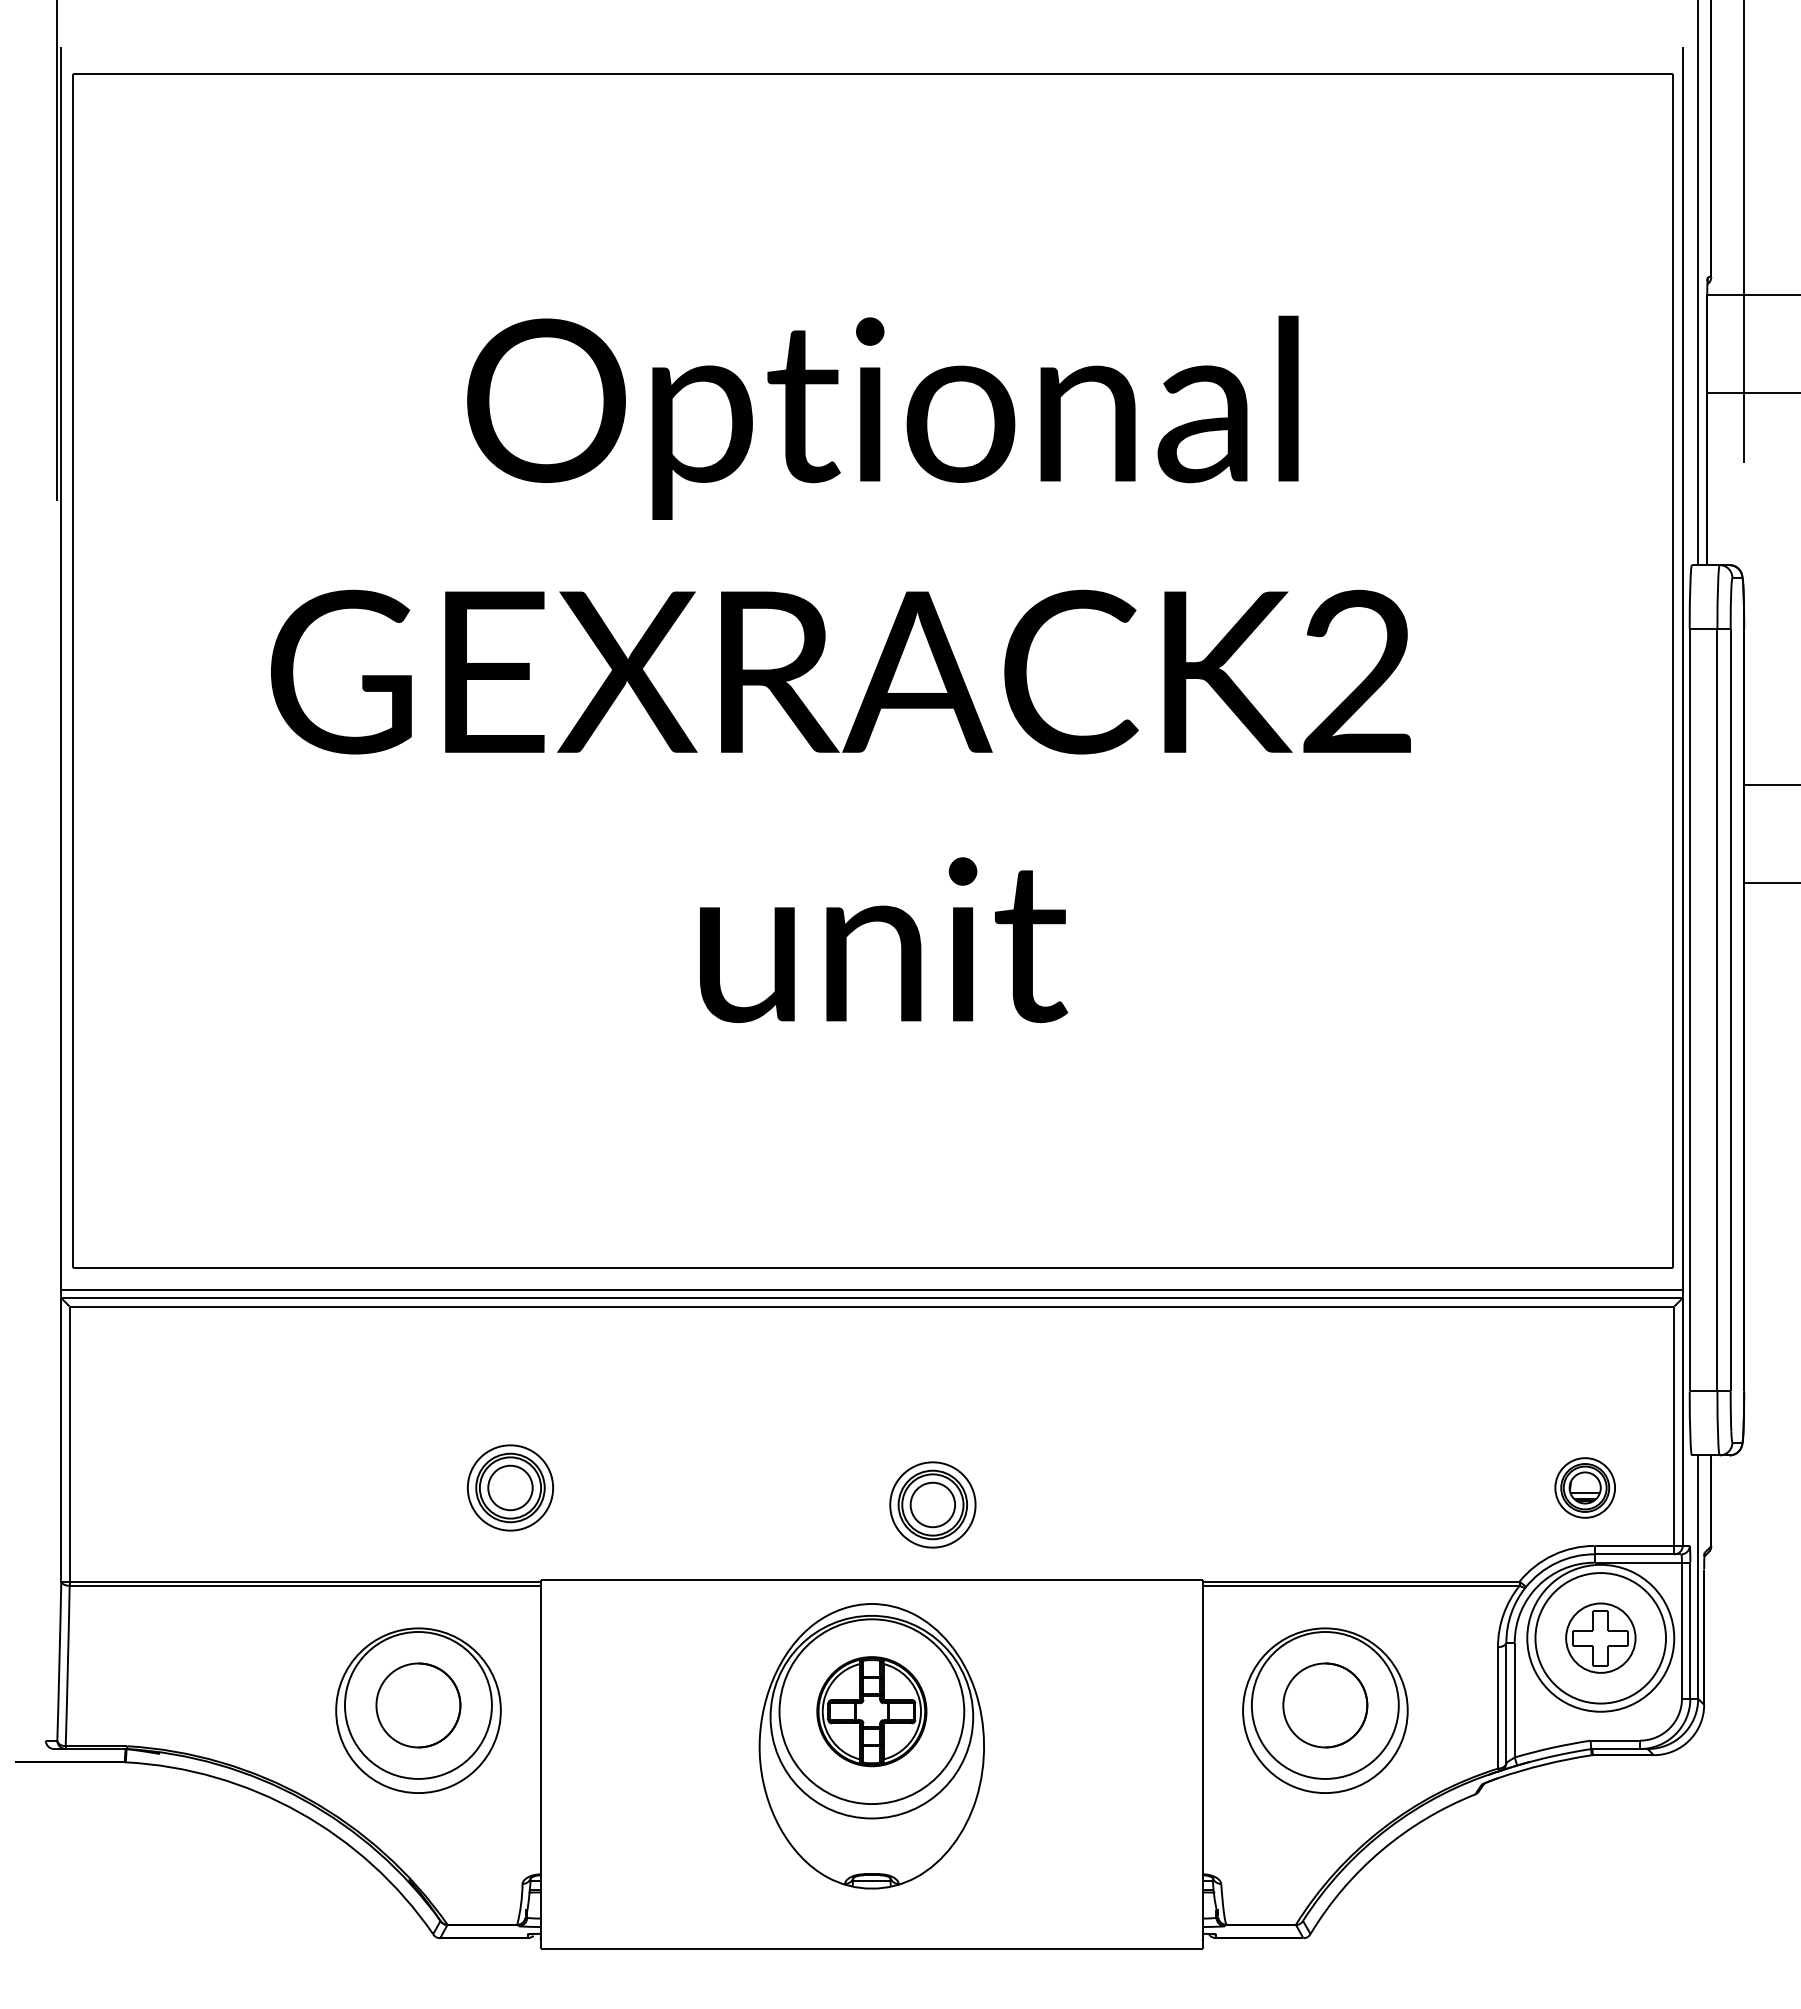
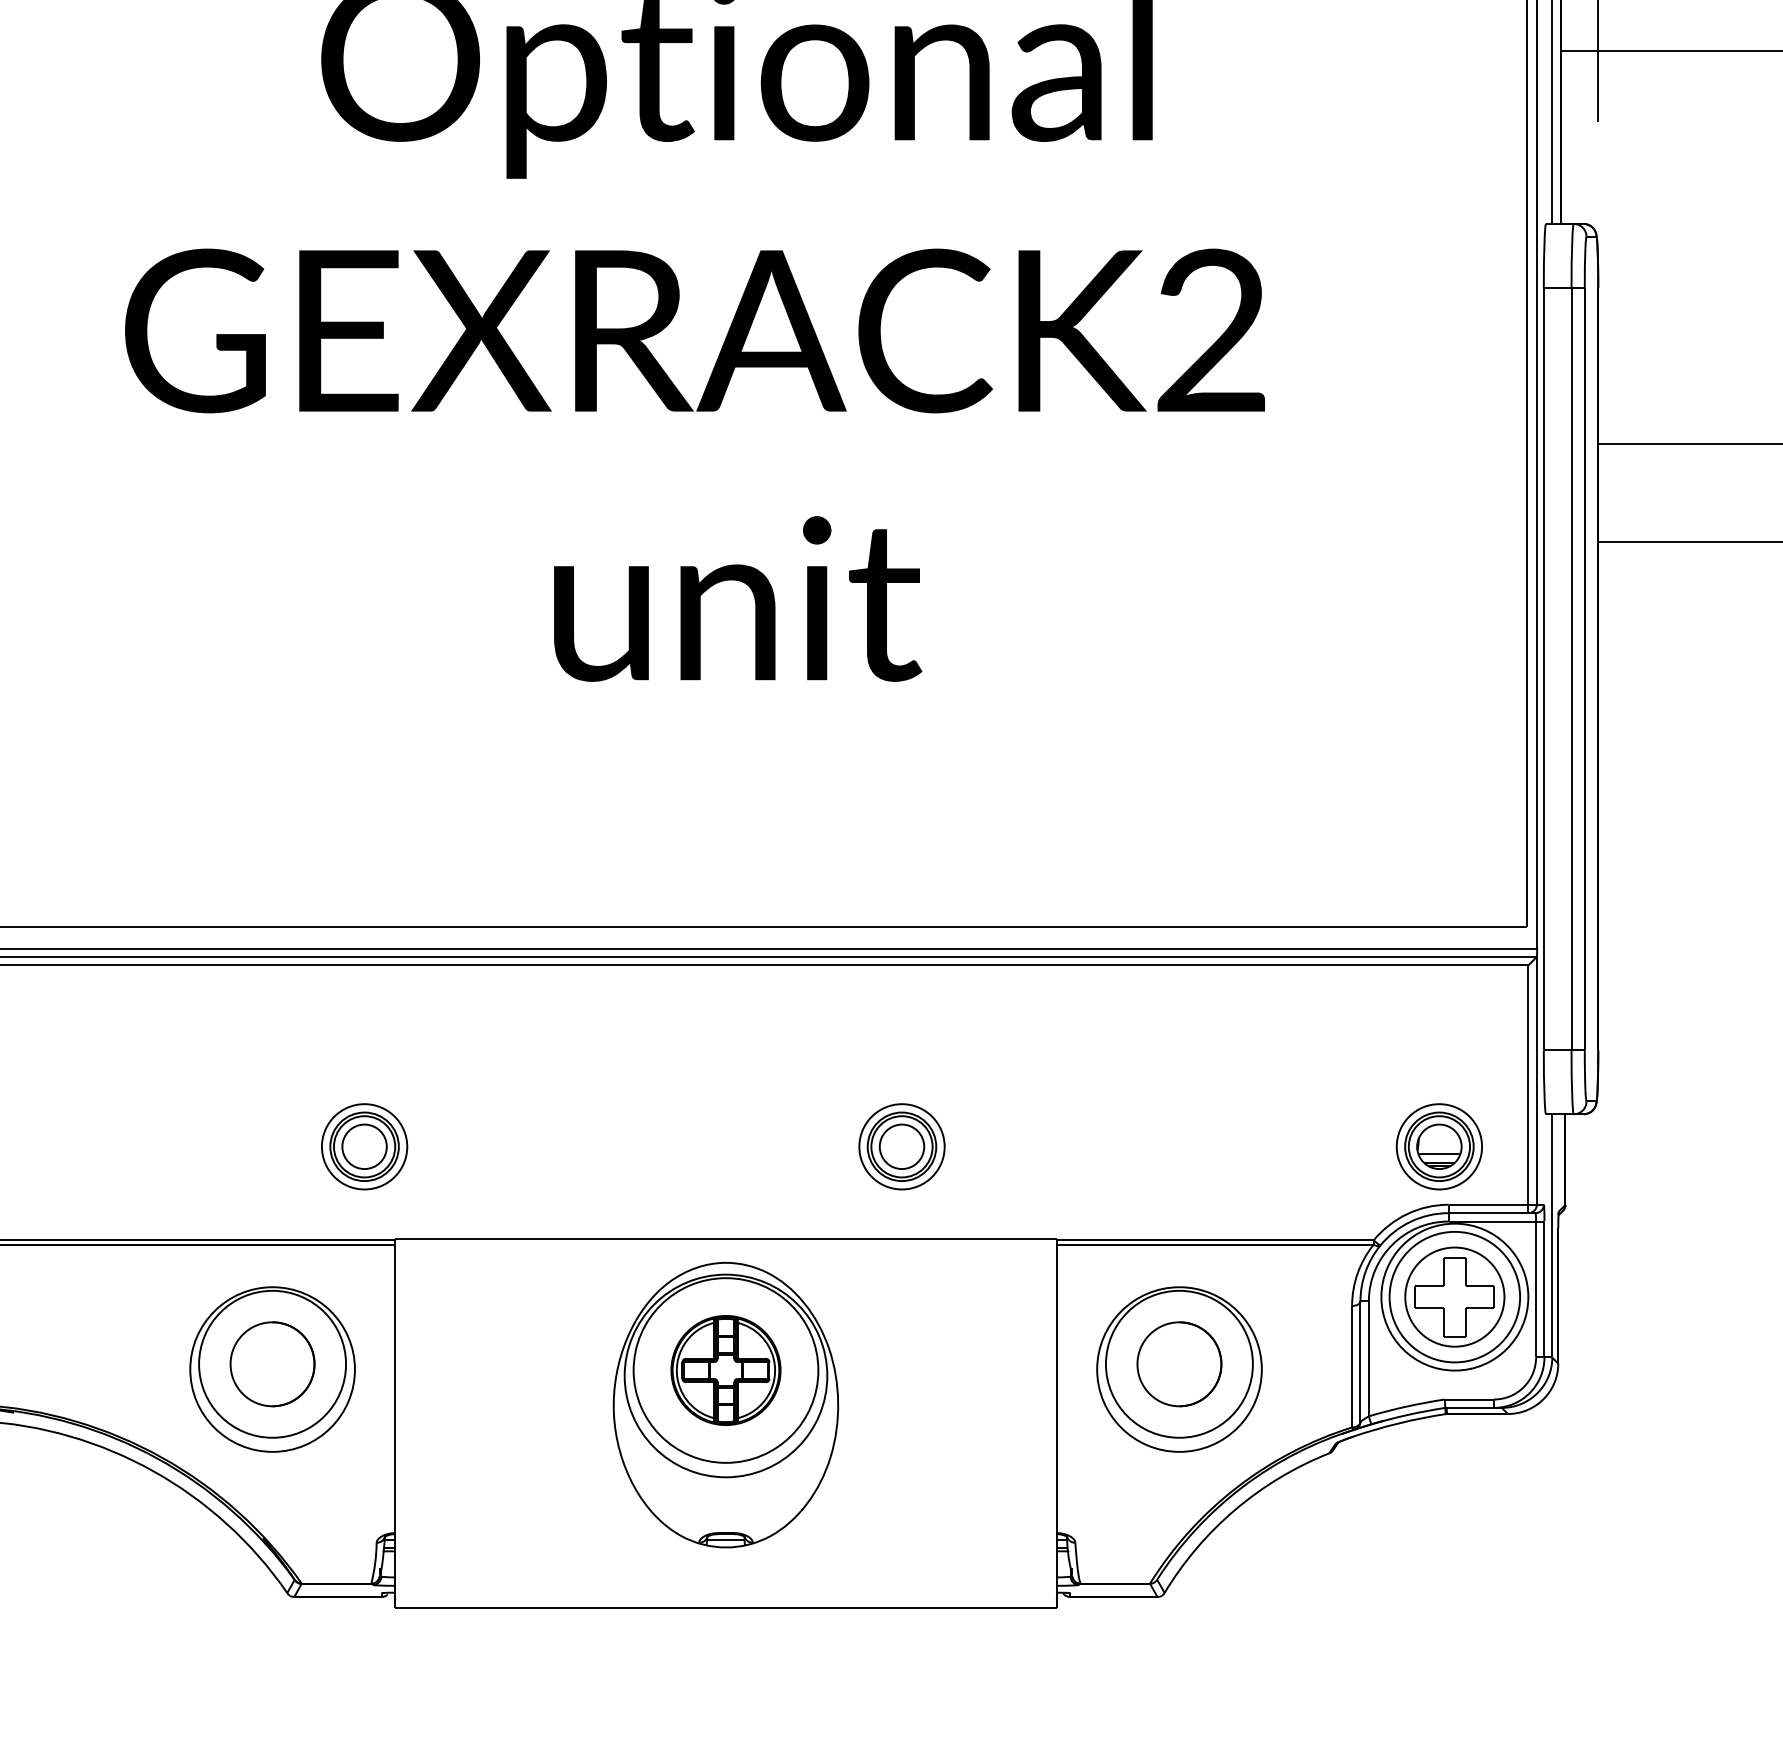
part: (1584, 1487) -> (1438, 1146), size x1.43
part: (932, 1504) -> (901, 1146), moved
part: (1600, 1637) -> (1454, 1296), size x1.43

